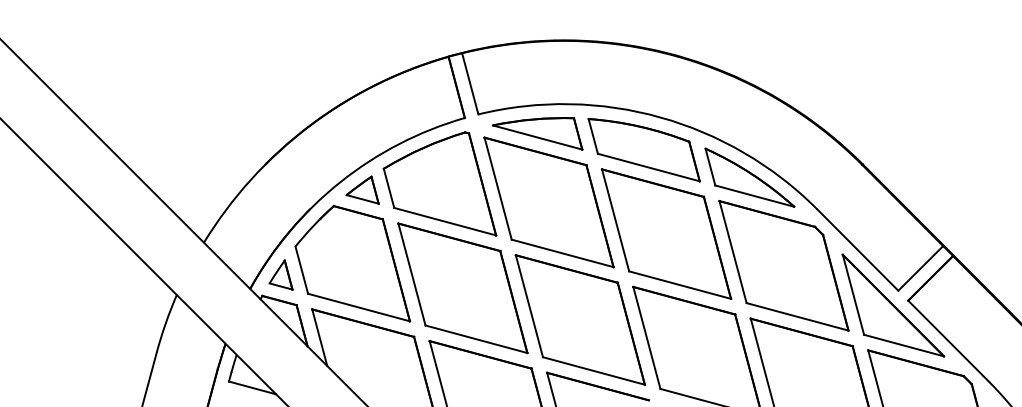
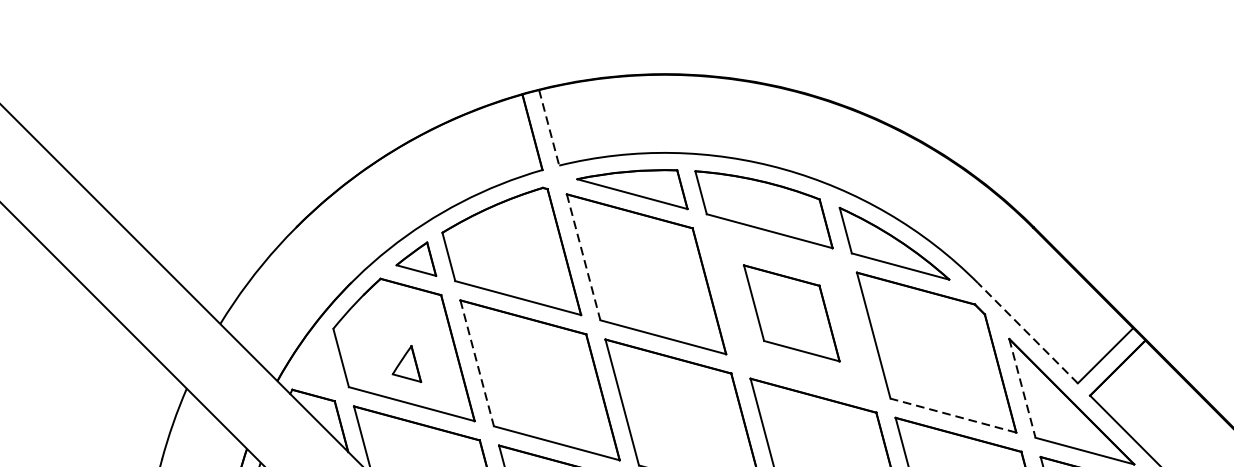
line: (470, 83) -> (549, 127), solid -> dashed
line: (498, 188) -> (584, 257), solid -> dashed
part: (666, 233) -> (791, 312), size x0.6
line: (857, 249) -> (1027, 332), solid -> dashed
part: (280, 274) -> (406, 363), moved
line: (411, 274) -> (476, 363), solid -> dashed
line: (853, 295) -> (1022, 389), solid -> dashed
line: (797, 316) -> (953, 415), solid -> dashed

